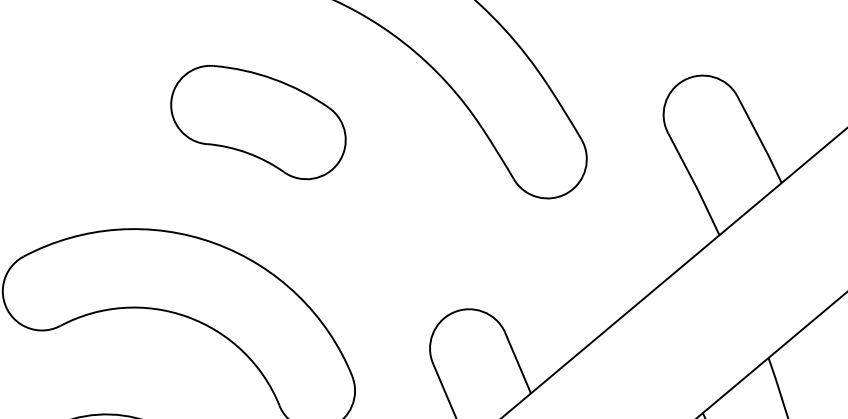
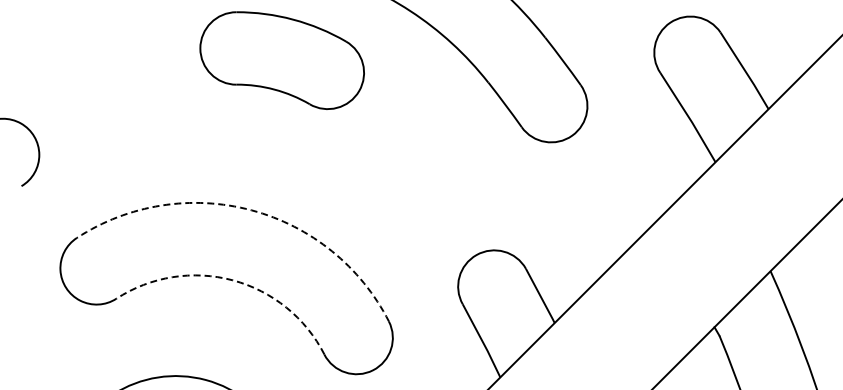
part: (257, 122) -> (281, 60), moved
arc: (214, 243) -> (251, 210), solid -> dashed
arc: (187, 317) -> (232, 280), solid -> dashed

